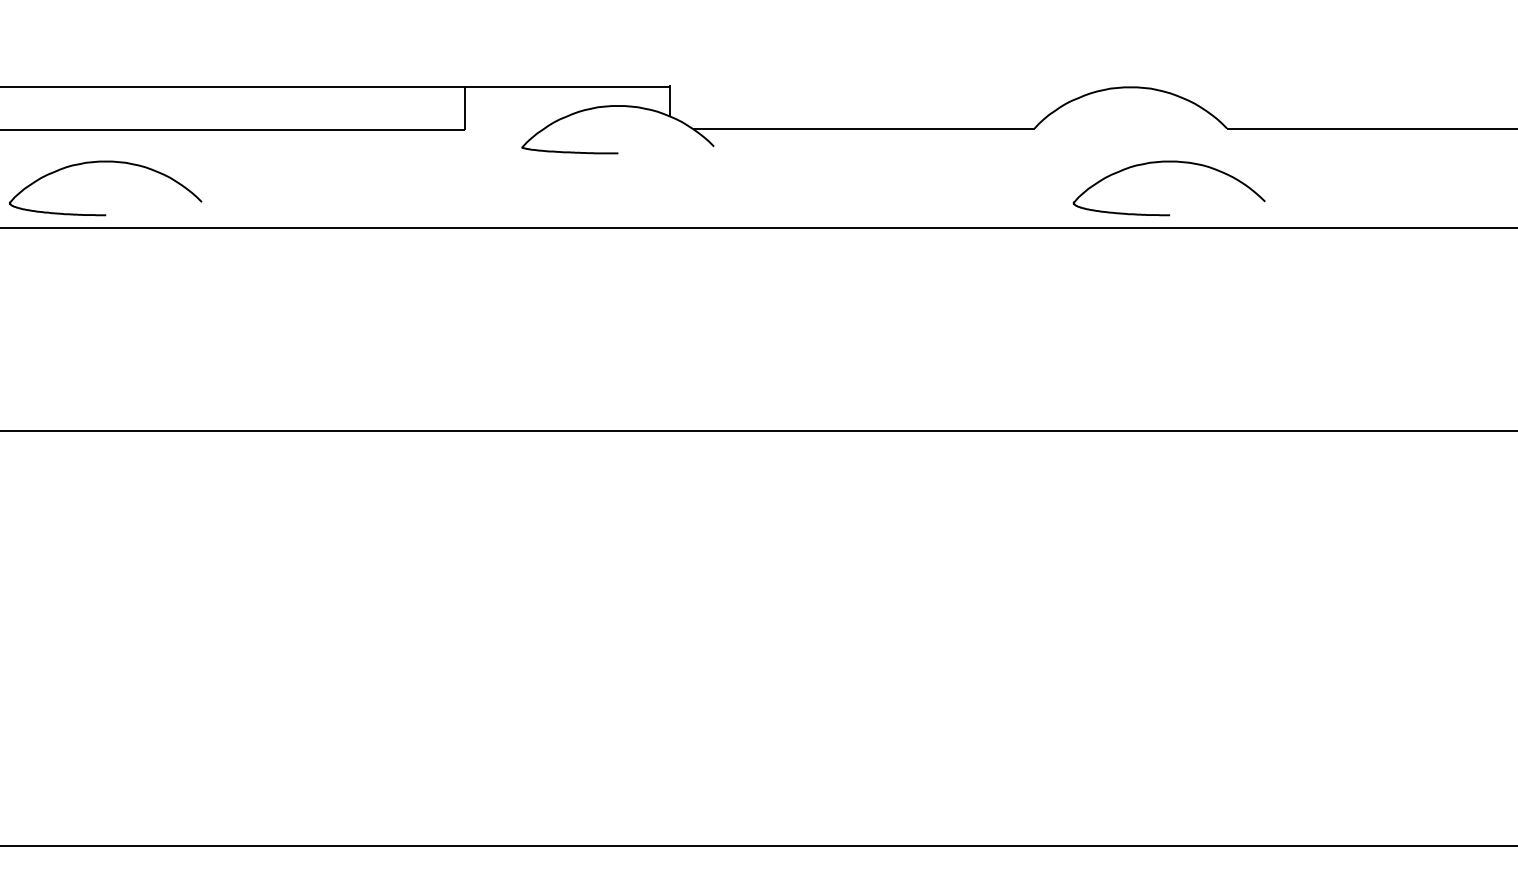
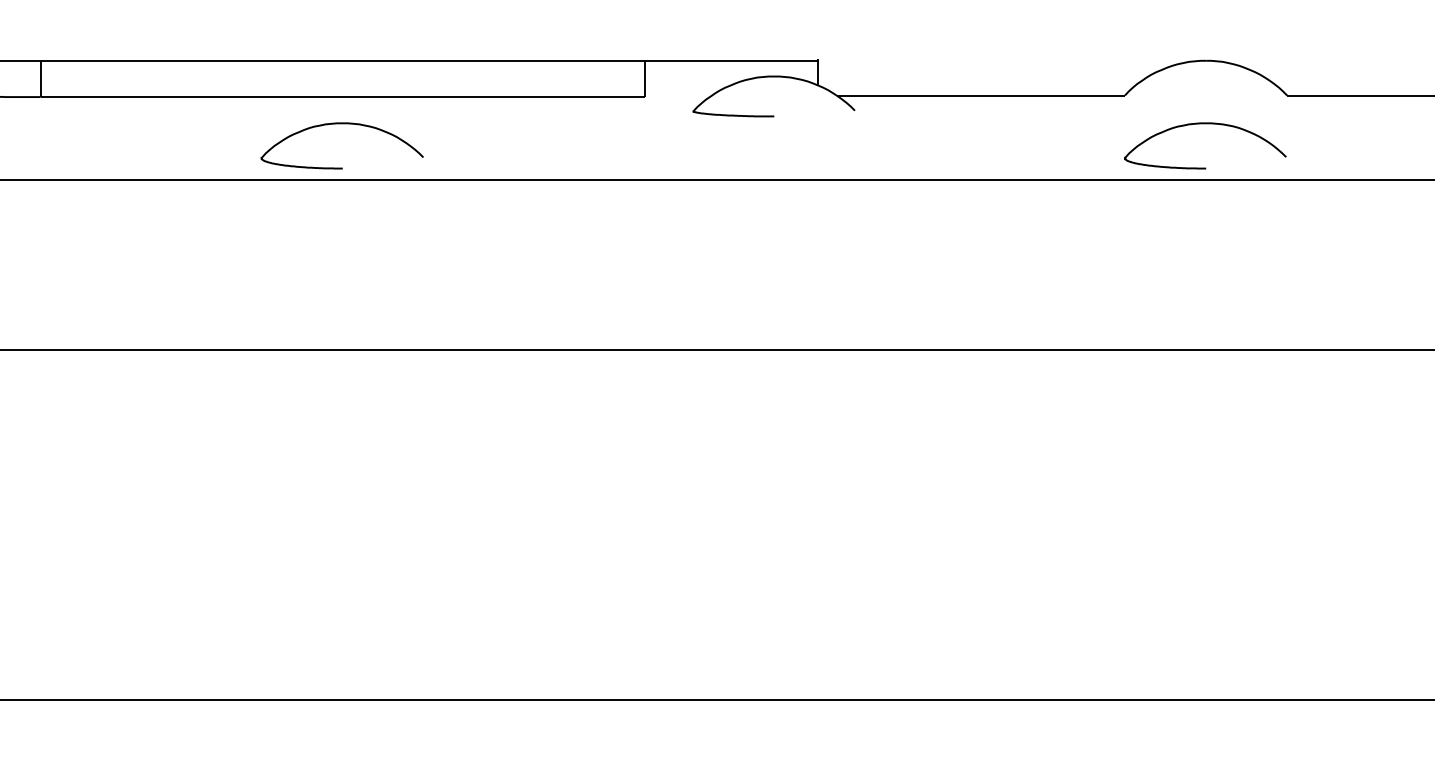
part: (1169, 162) -> (1205, 124), moved

